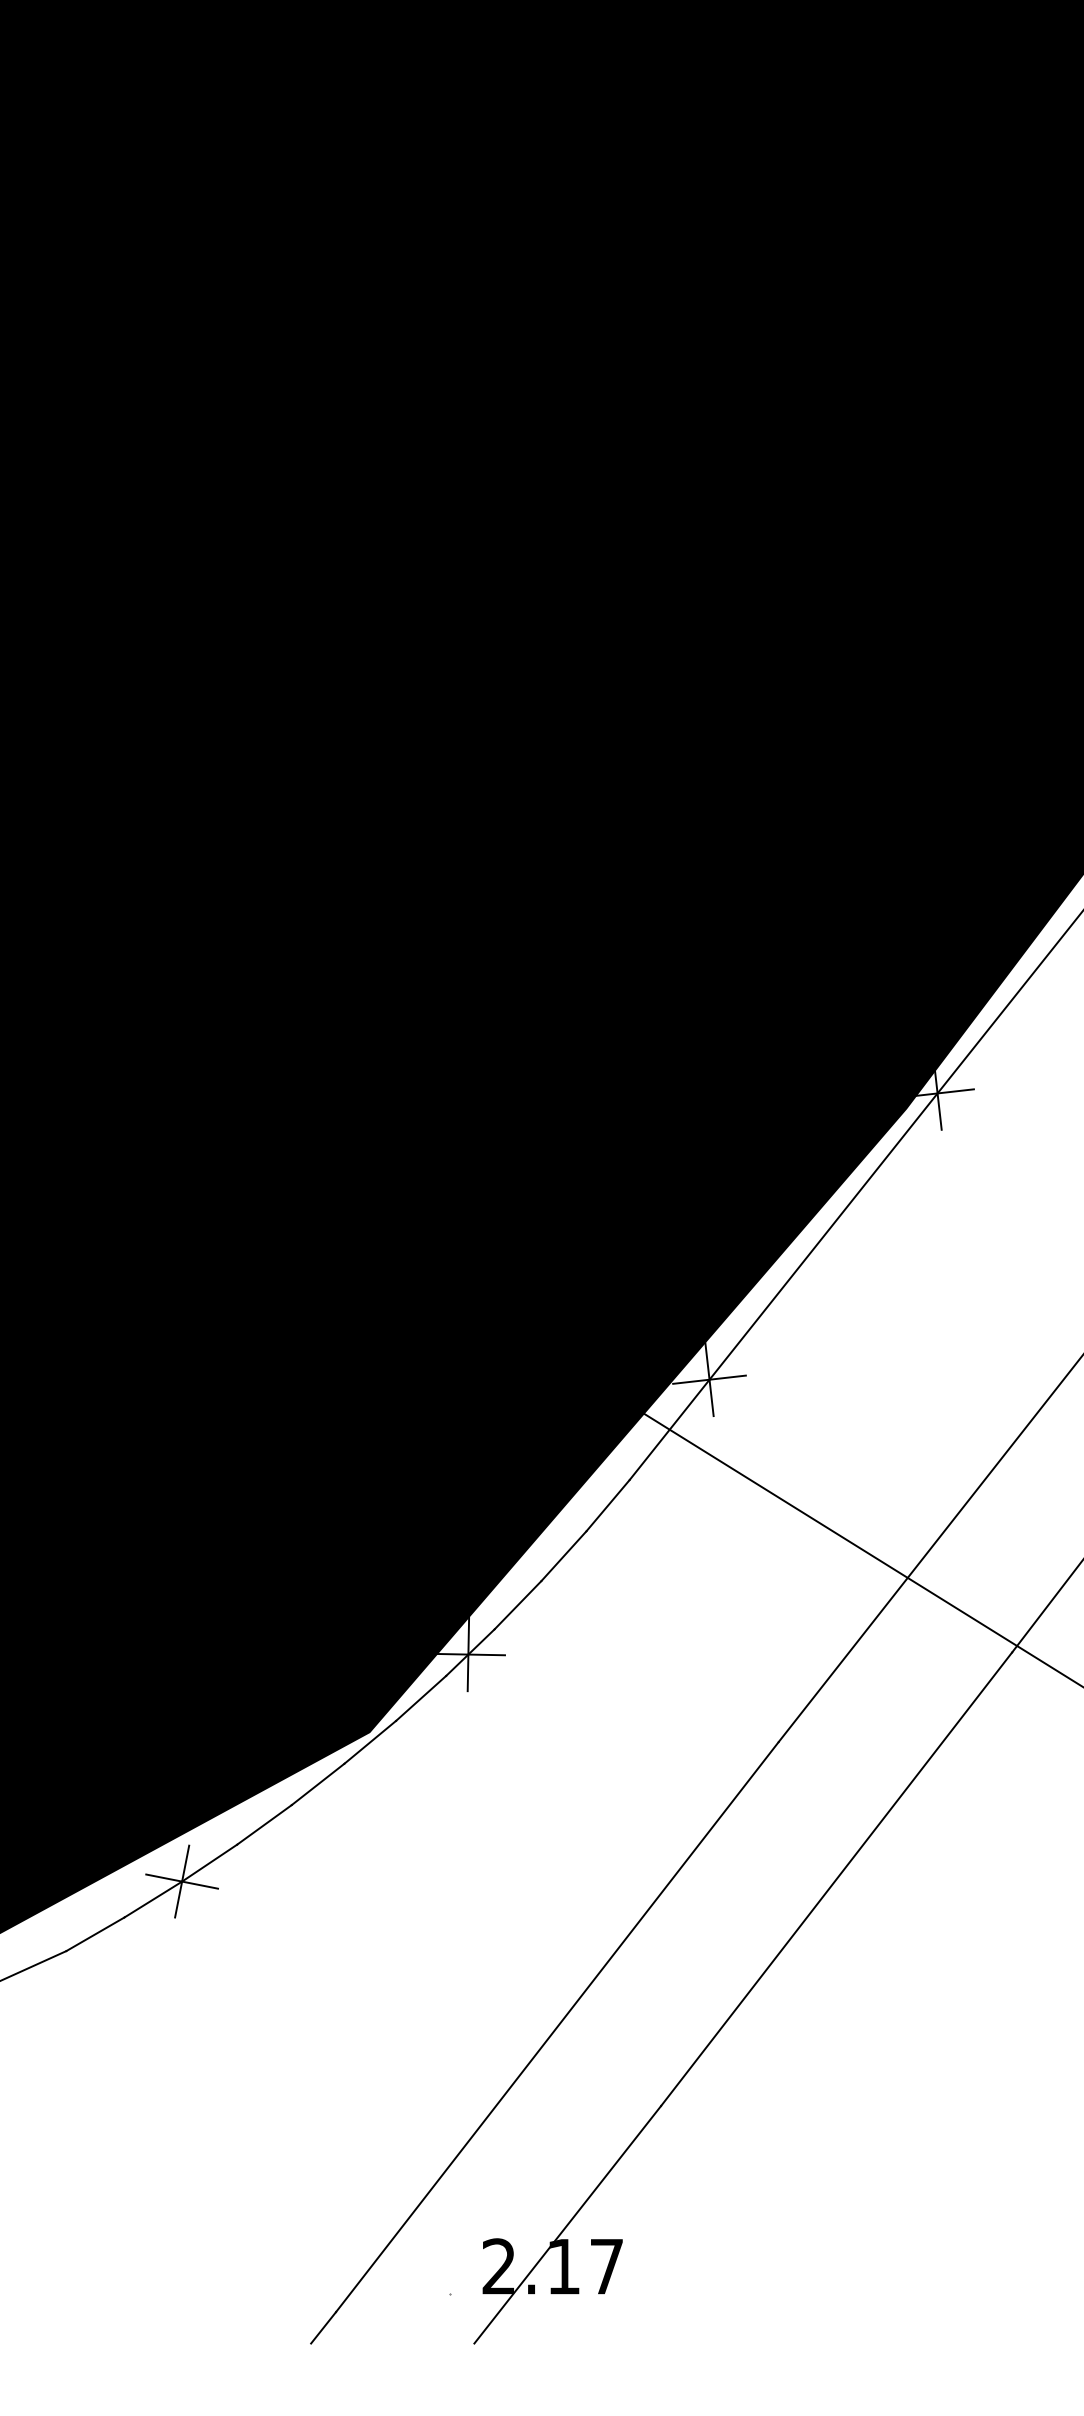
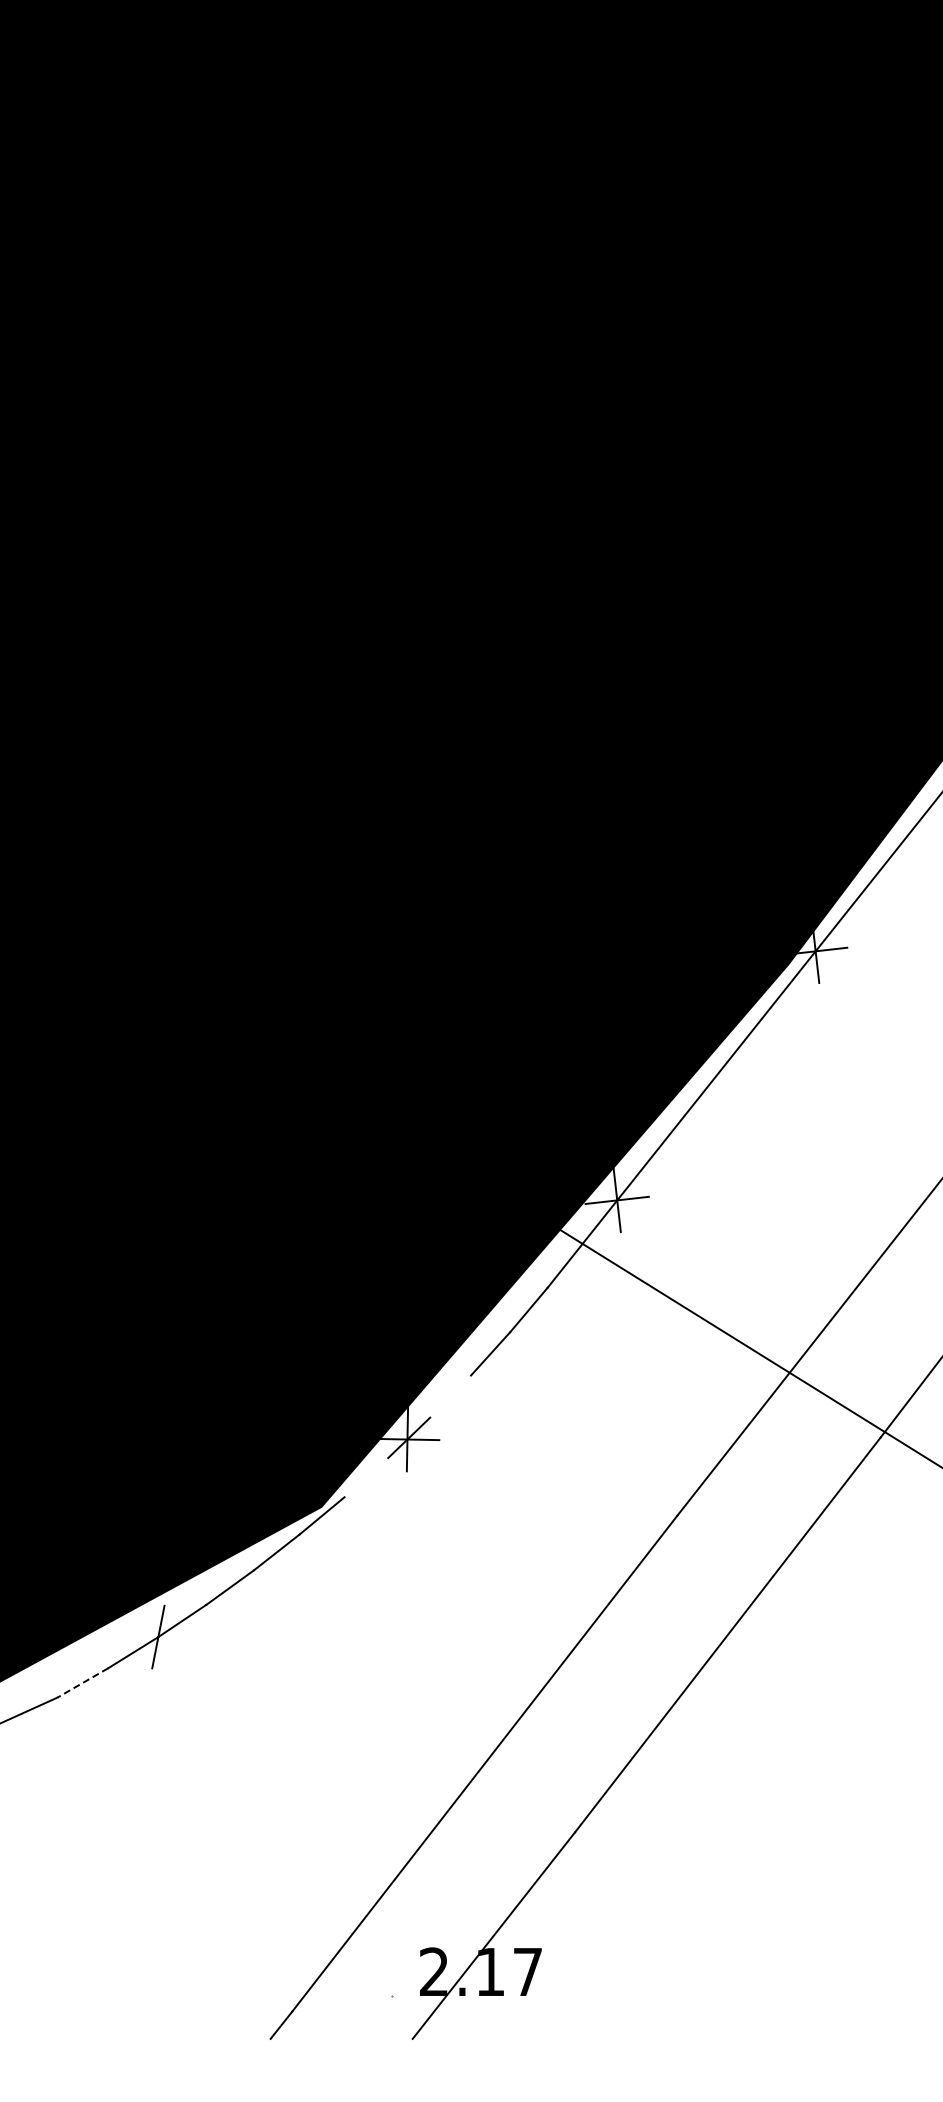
line: (517, 1605) -> (450, 1396), removed
line: (421, 1698) -> (366, 1477), removed
line: (182, 1880) -> (158, 1636), removed
line: (94, 1934) -> (82, 1683), solid -> dashed

